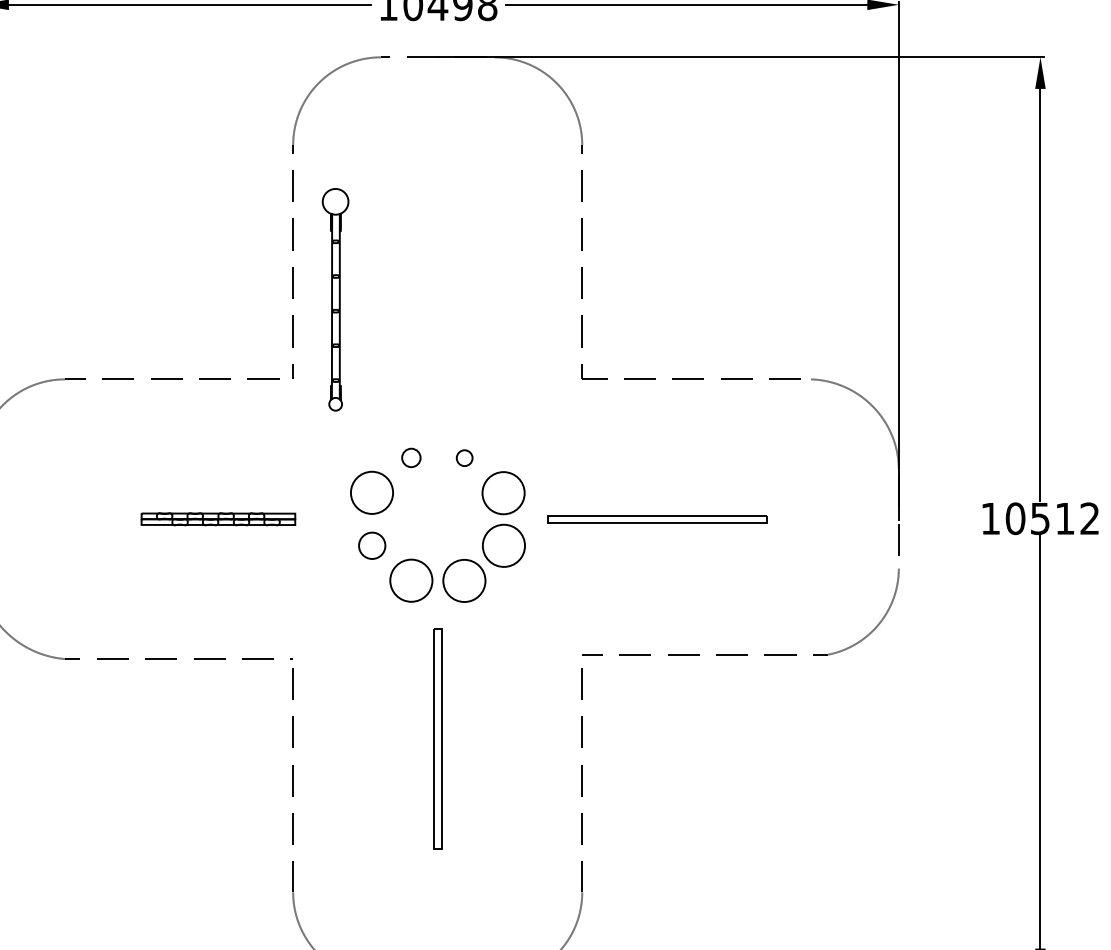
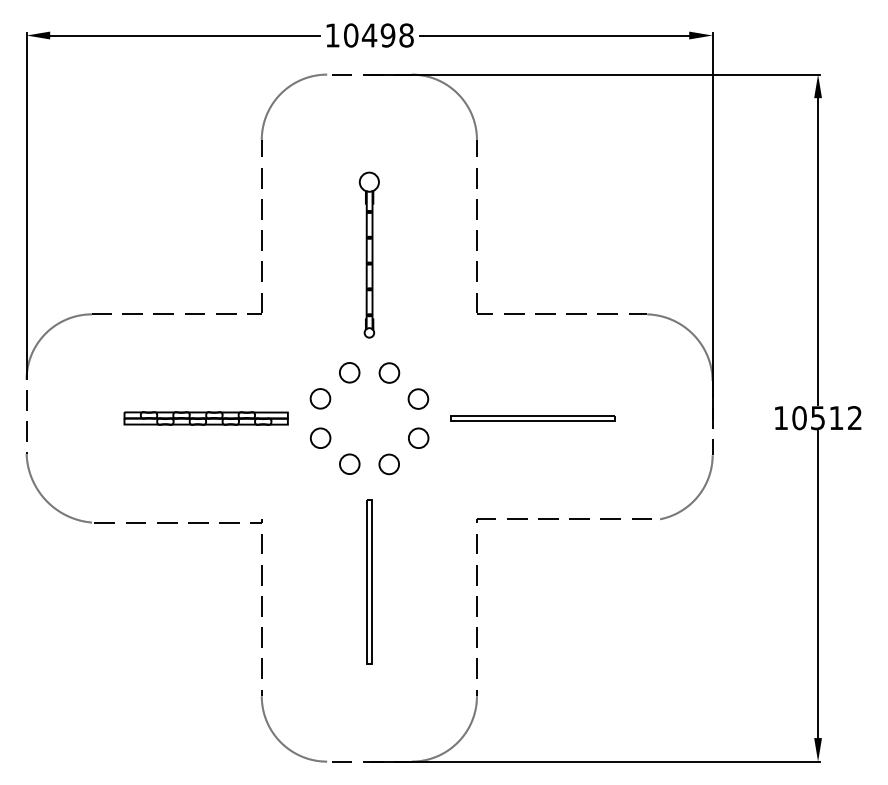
part: (334, 298) -> (368, 254), moved
circle: (411, 457) -> (349, 372), size x1.43
circle: (464, 457) -> (389, 372), size x1.67
circle: (372, 492) -> (320, 398), size x0.62
circle: (503, 492) -> (418, 398), size x0.62
part: (217, 519) -> (205, 418), size x1.43
circle: (503, 546) -> (418, 438), size x0.62
circle: (411, 581) -> (349, 464), size x0.62
circle: (464, 581) -> (389, 464), size x0.62

